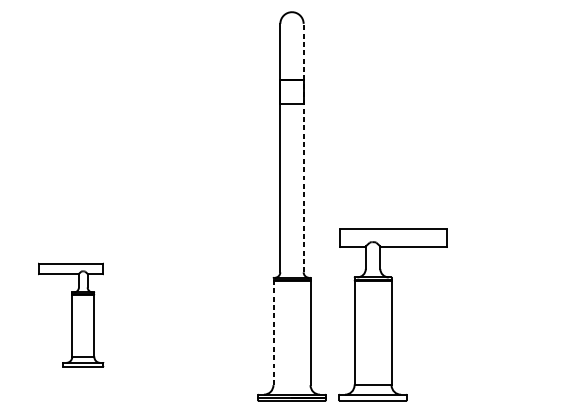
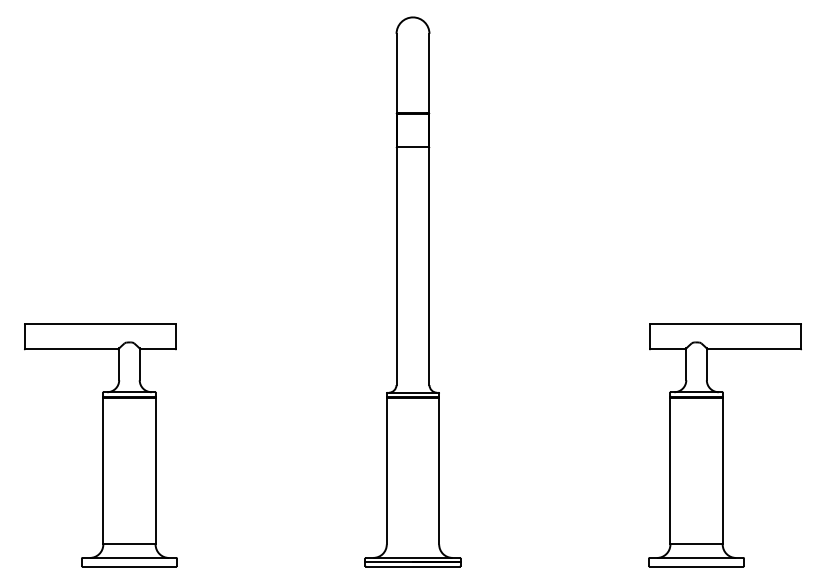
line: (303, 148) -> (429, 209), dashed -> solid
part: (70, 315) -> (100, 445), size x1.67
part: (392, 315) -> (724, 445), moved
line: (273, 331) -> (386, 468), dashed -> solid

